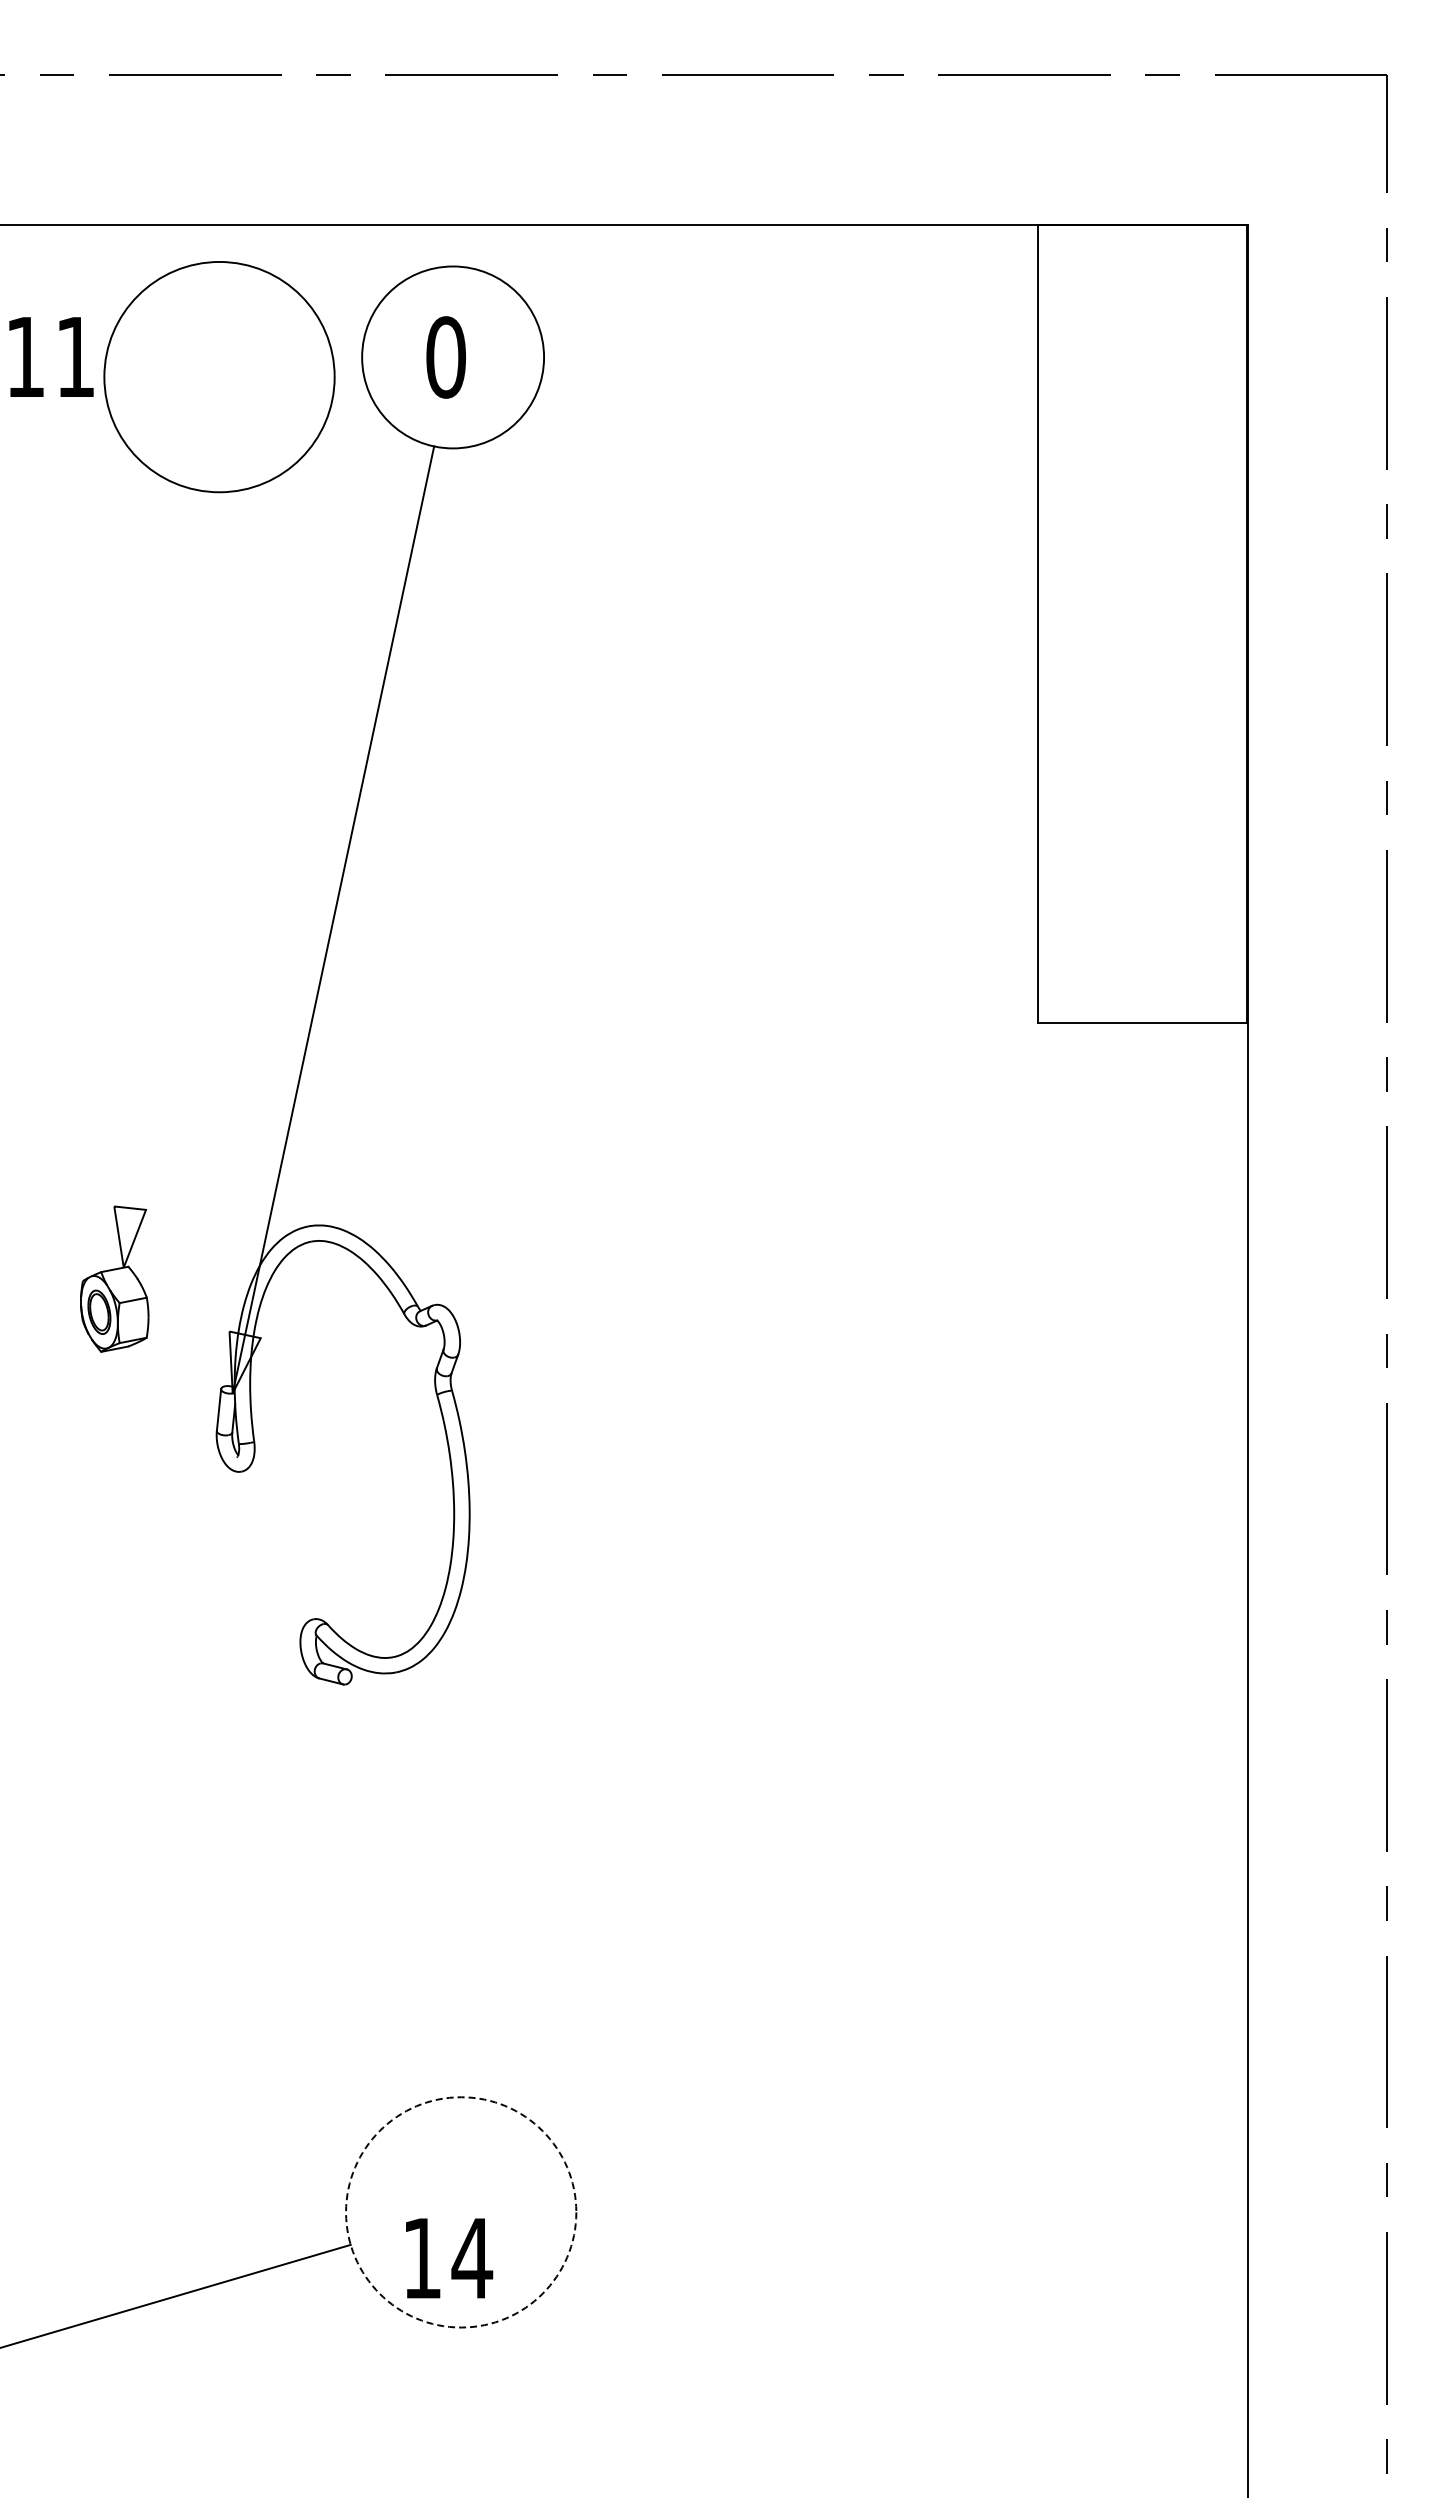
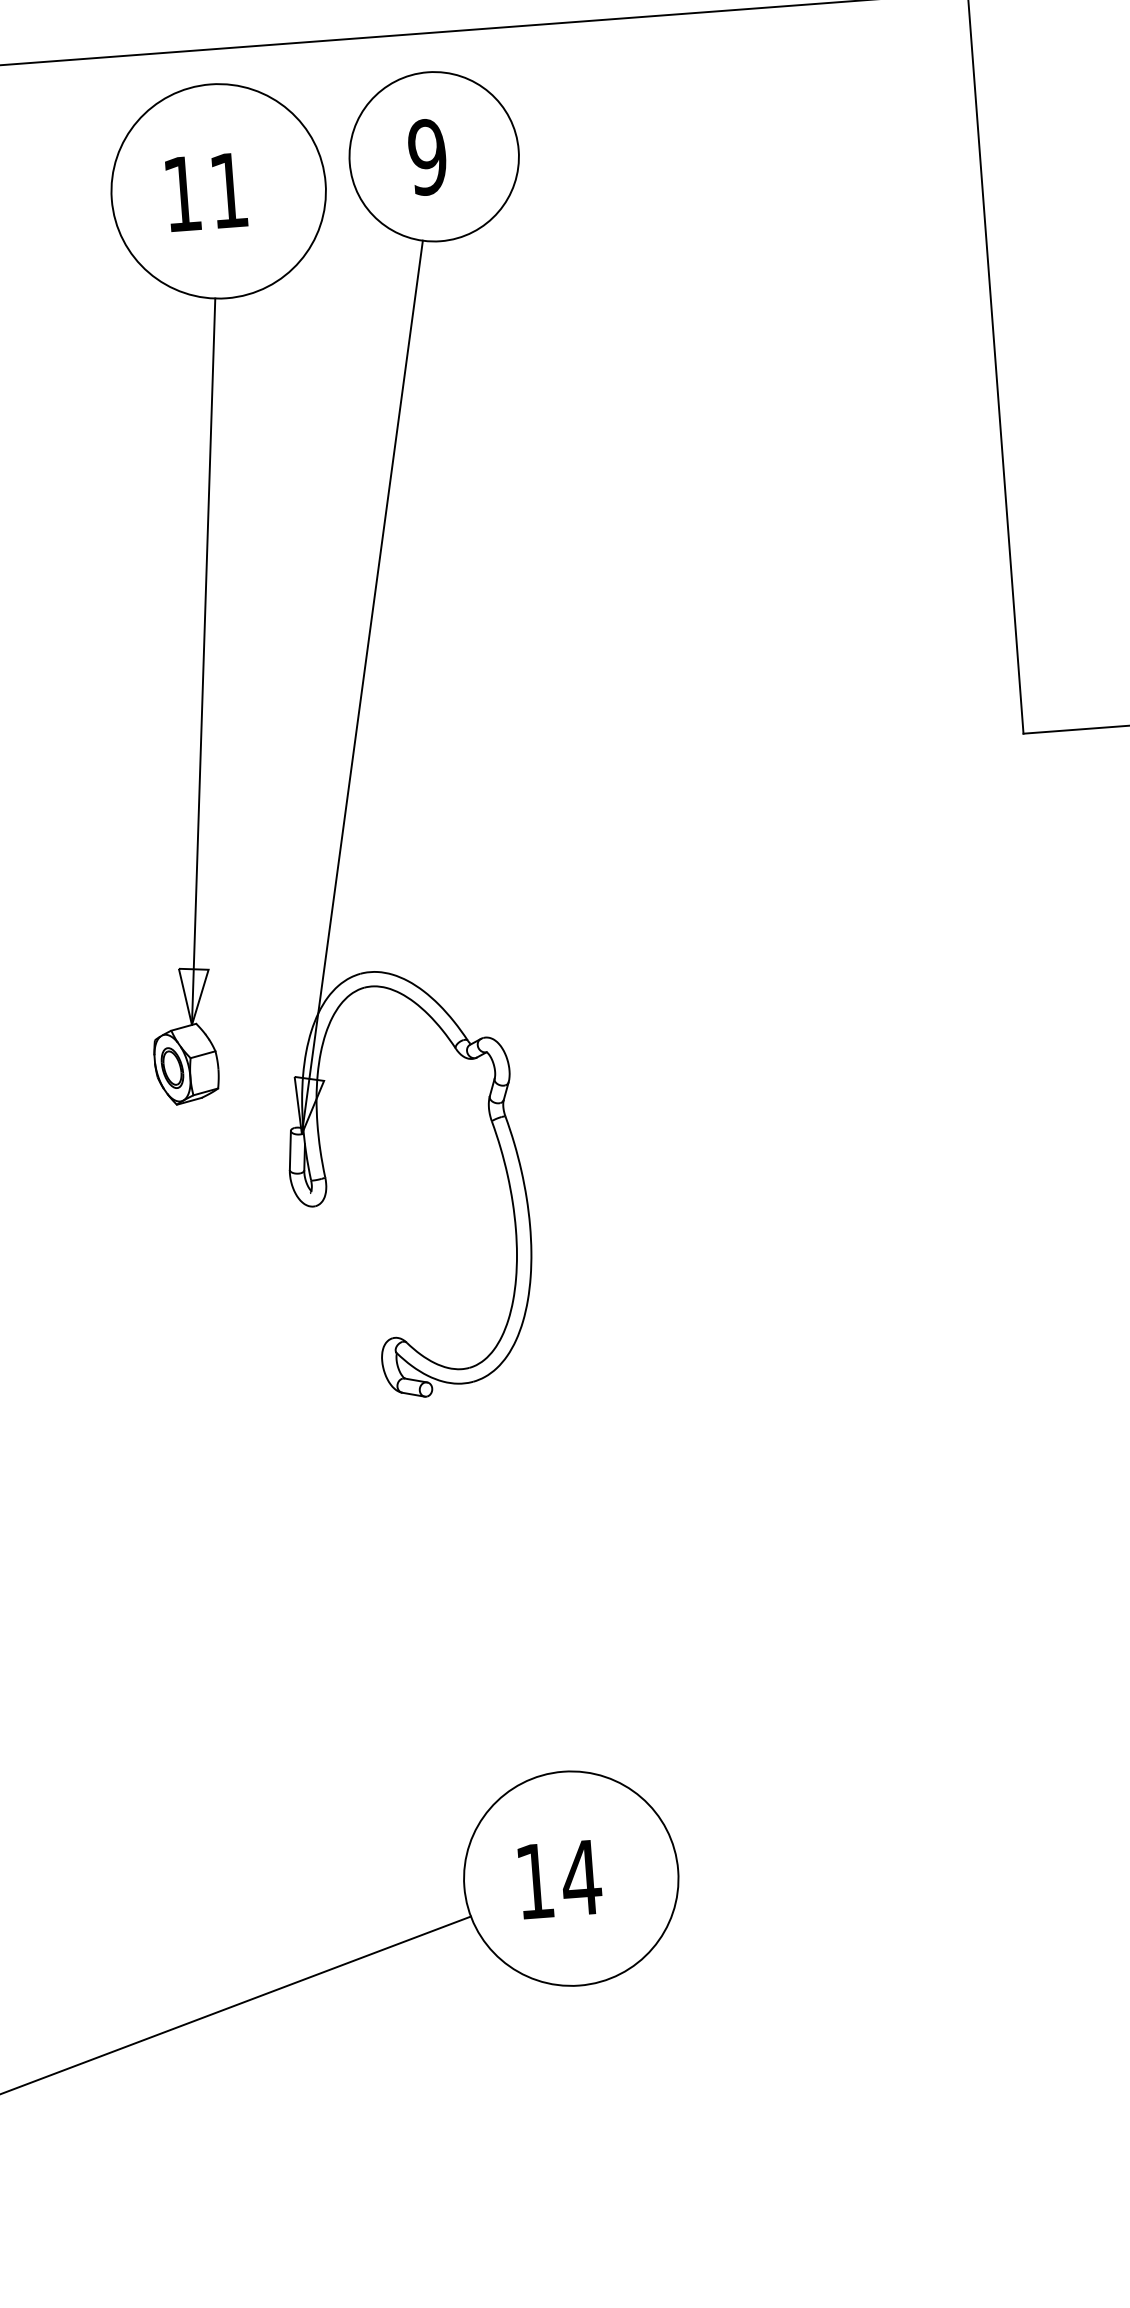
text: (51, 356) -> (206, 191), moved
text: (445, 357) -> (427, 157), 0 -> 9
line: (165, 879) -> (203, 661), added
circle: (461, 2212) -> (571, 1878), dashed -> solid
text: (449, 2258) -> (560, 1879), moved

